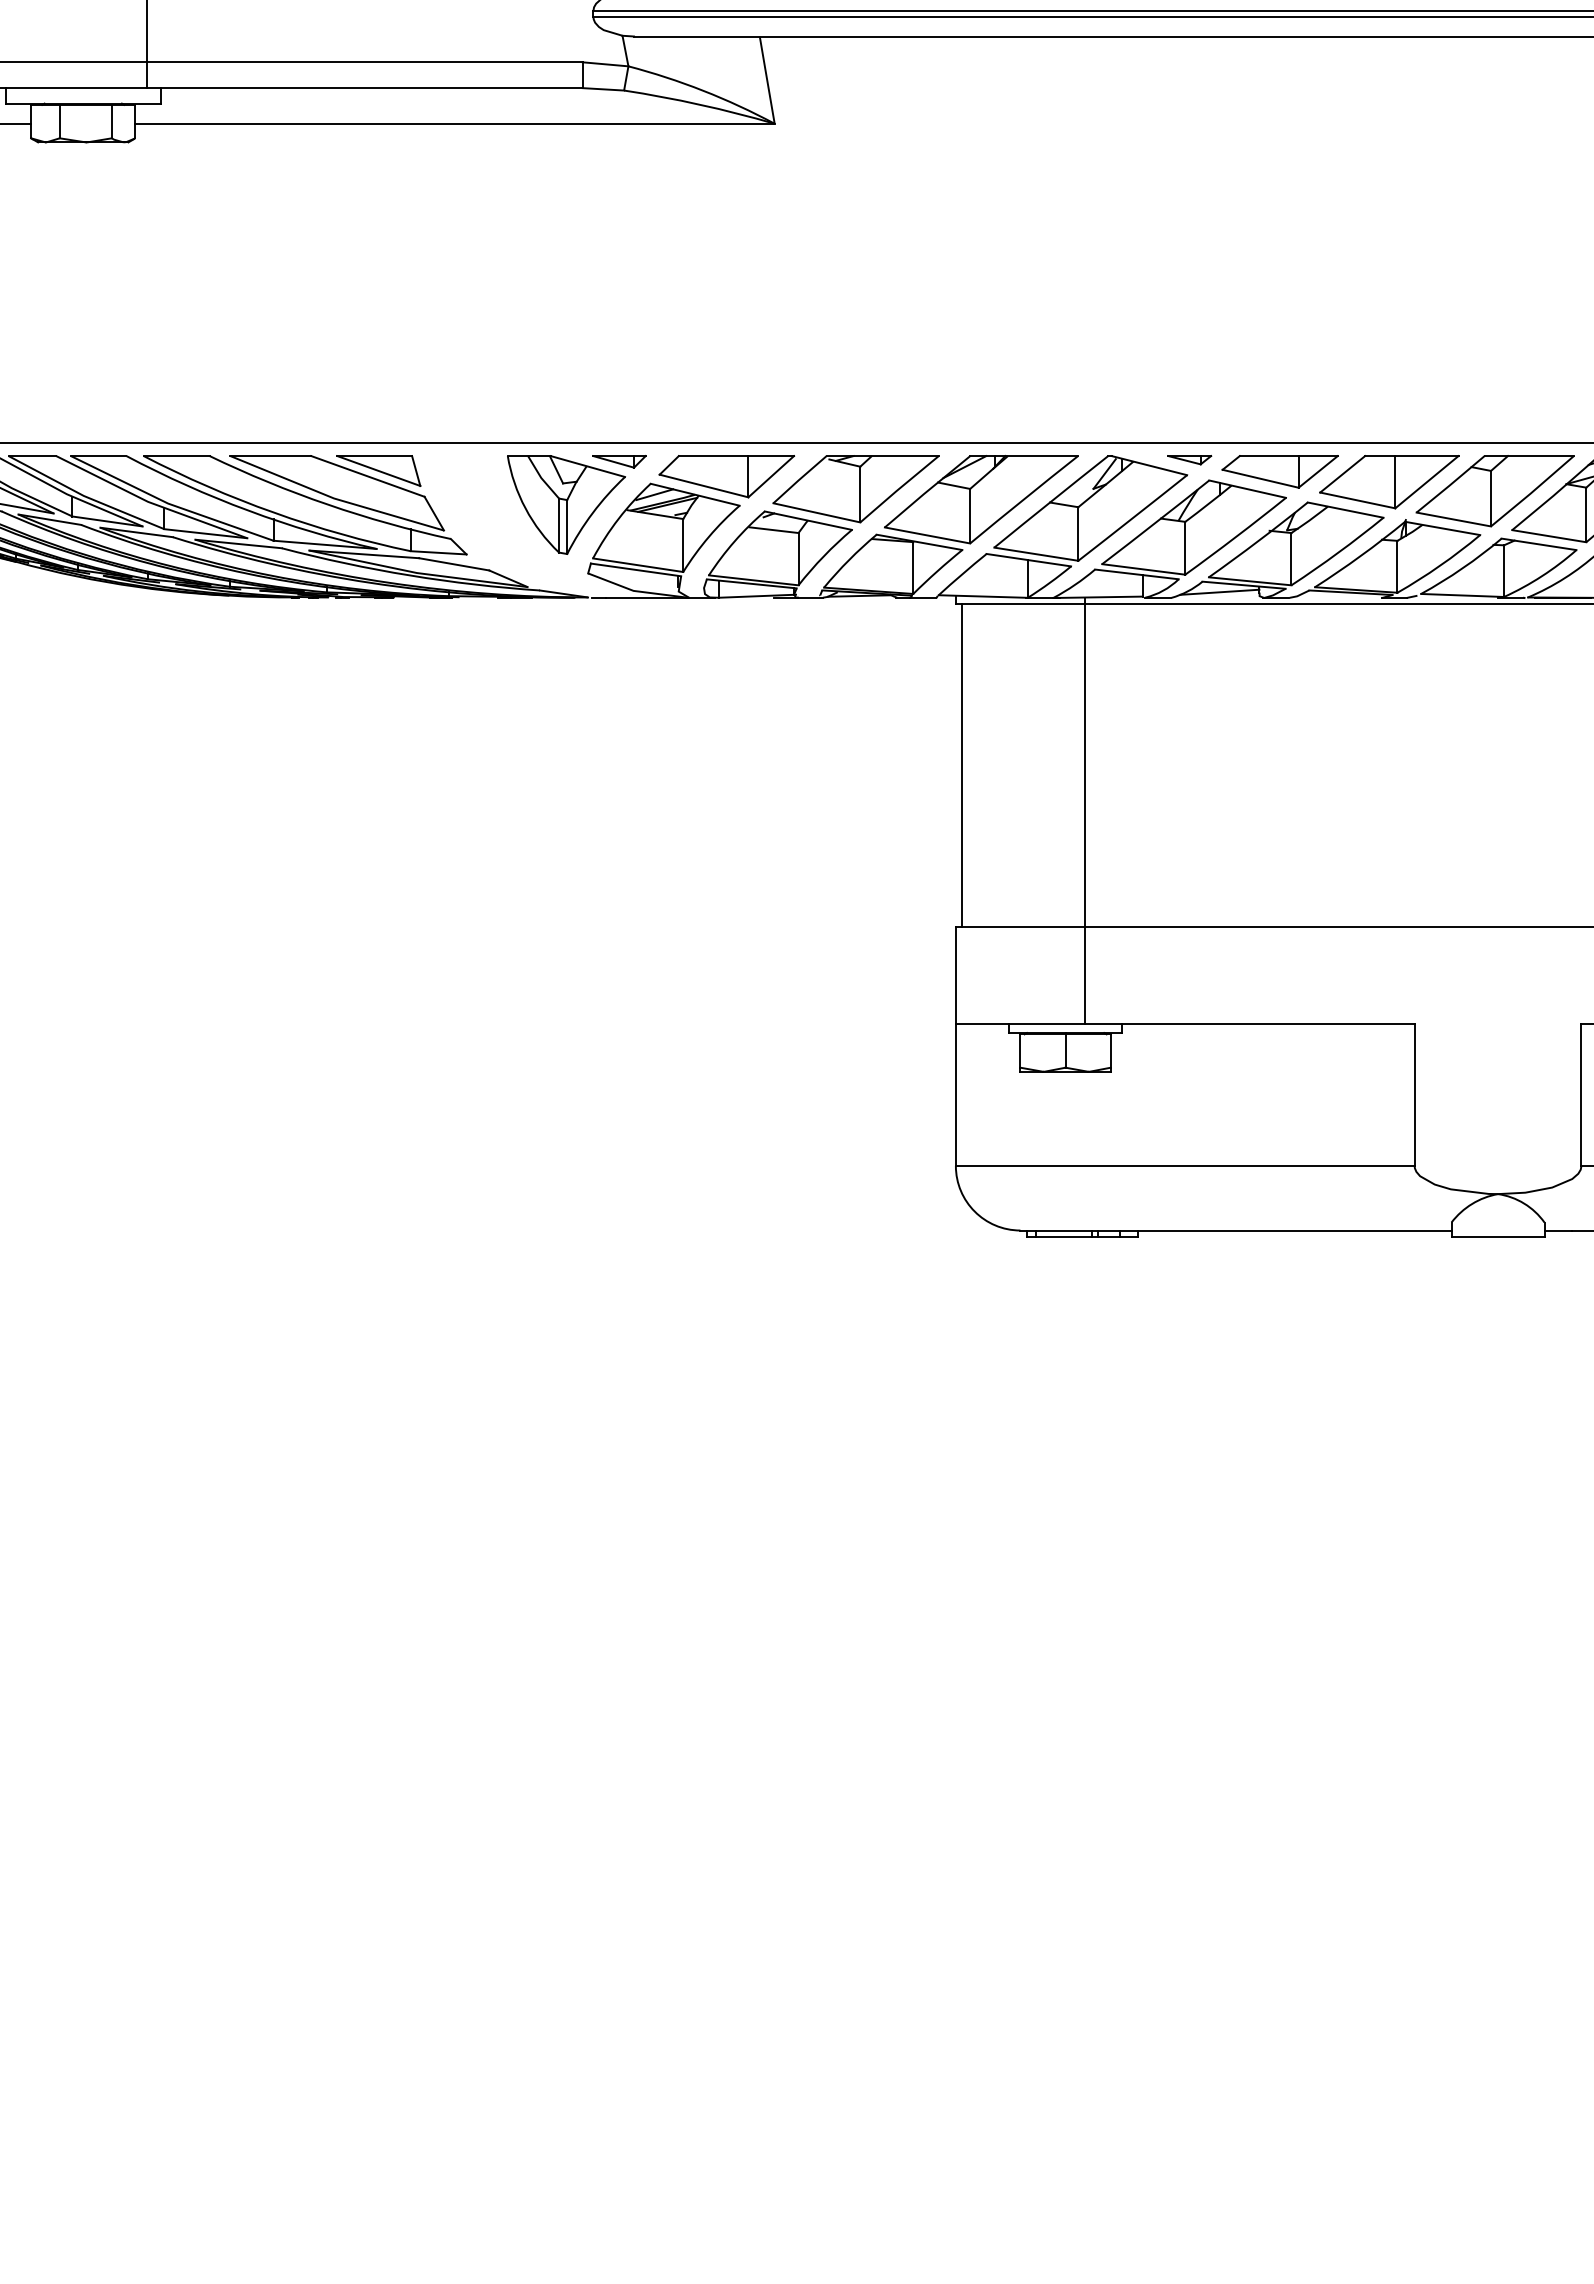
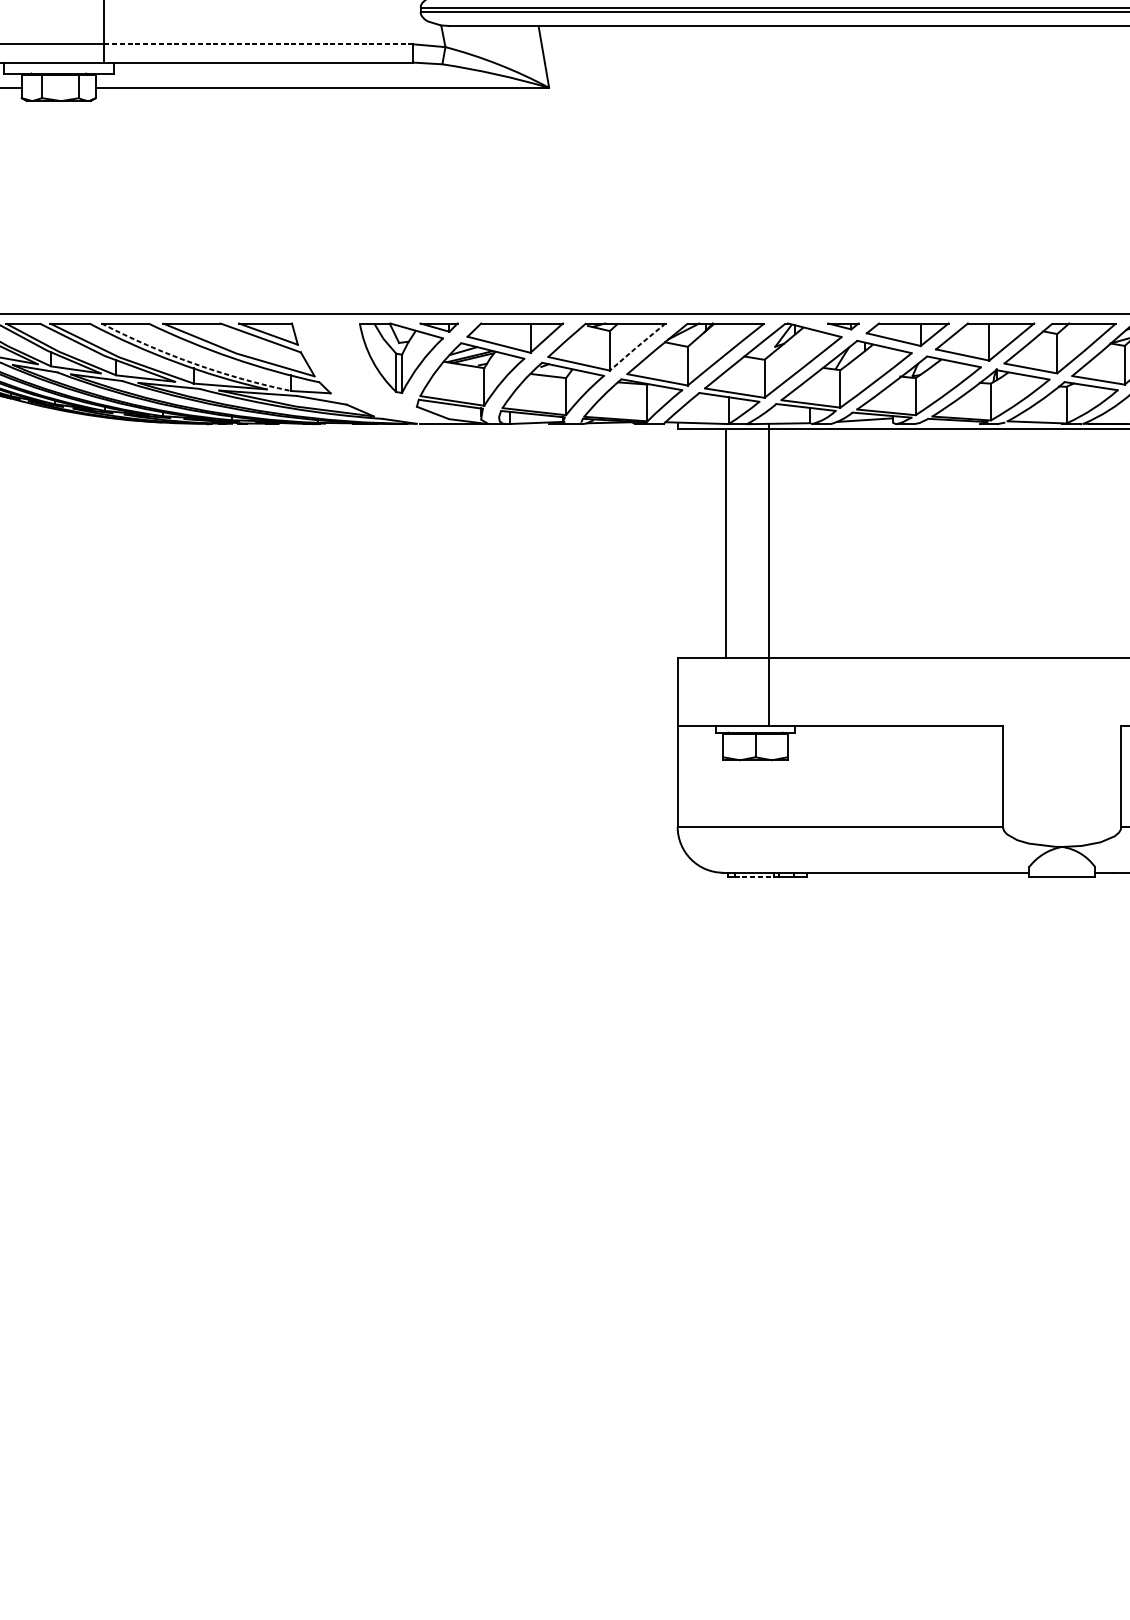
line: (364, 62) -> (258, 44), solid -> dashed
line: (898, 489) -> (636, 347), solid -> dashed
arc: (274, 512) -> (194, 363), solid -> dashed
line: (962, 765) -> (726, 542), moved
line: (1064, 1236) -> (754, 877), solid -> dashed

